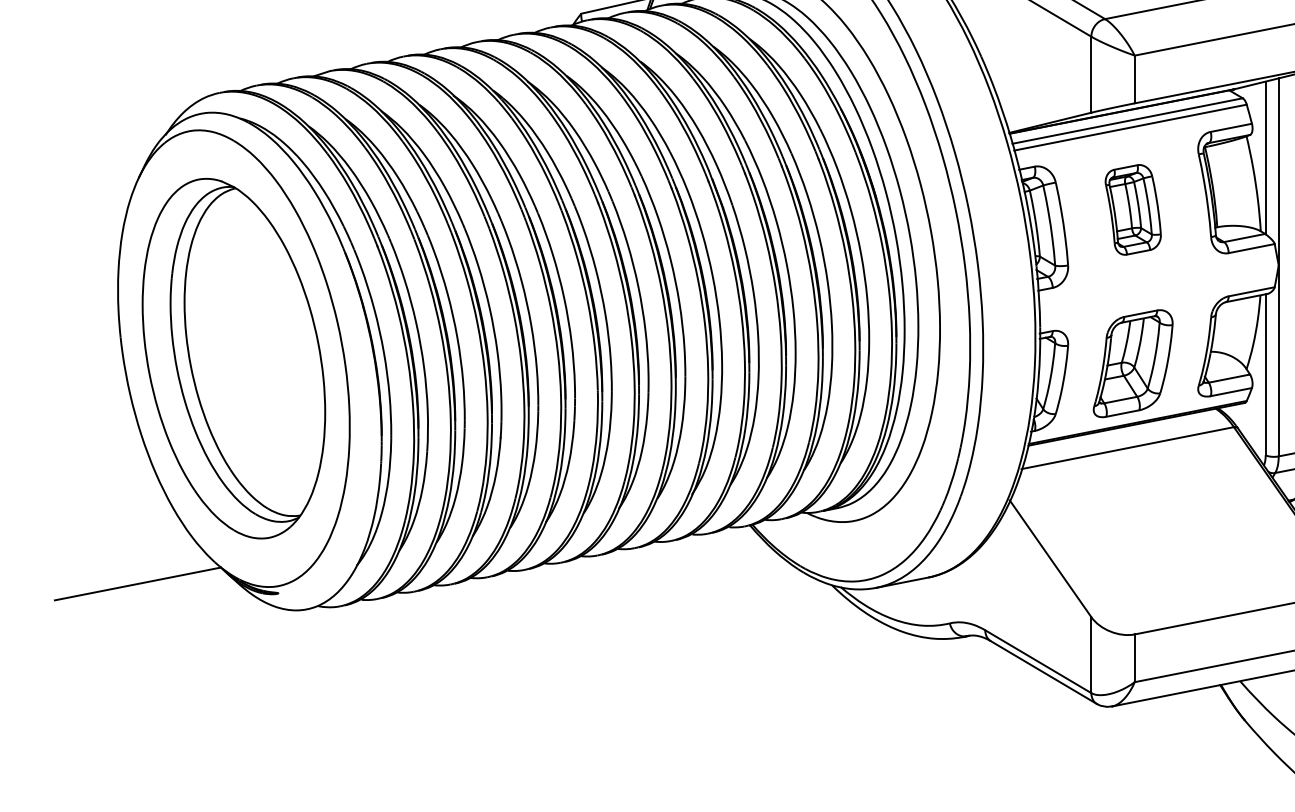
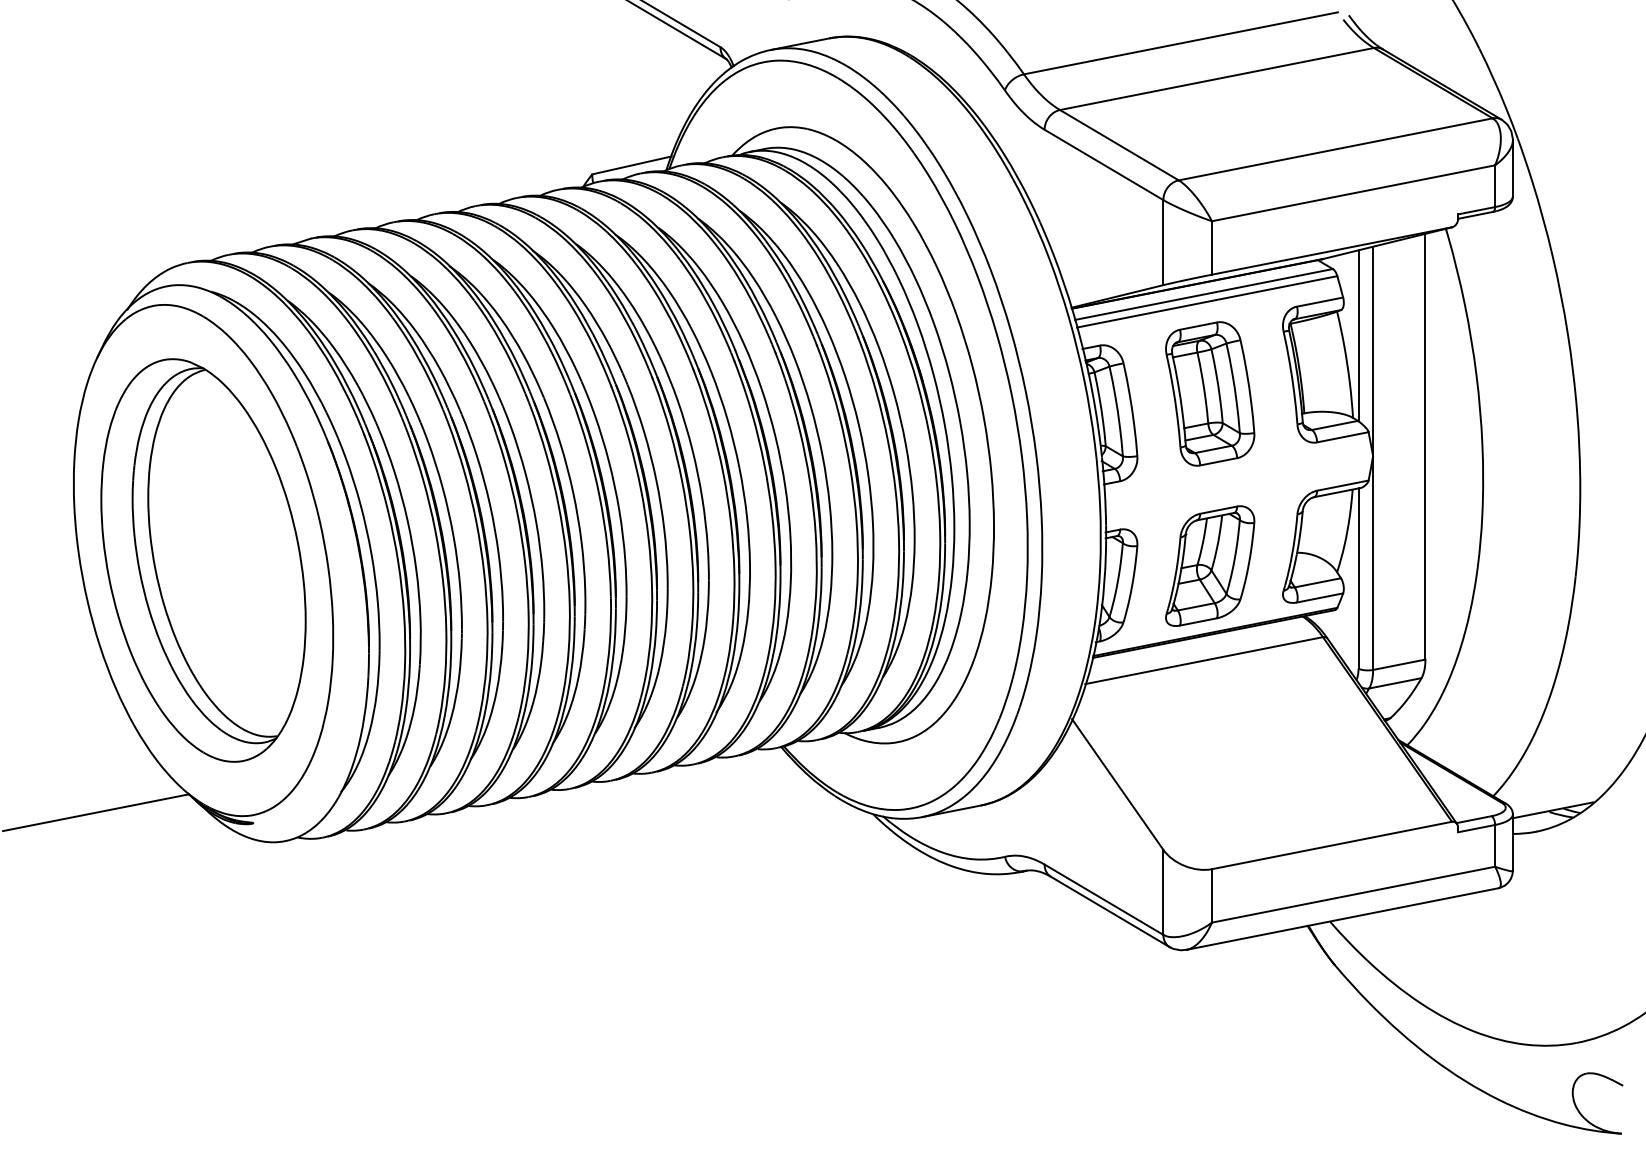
part: (1133, 209) -> (1210, 393), size x1.43

